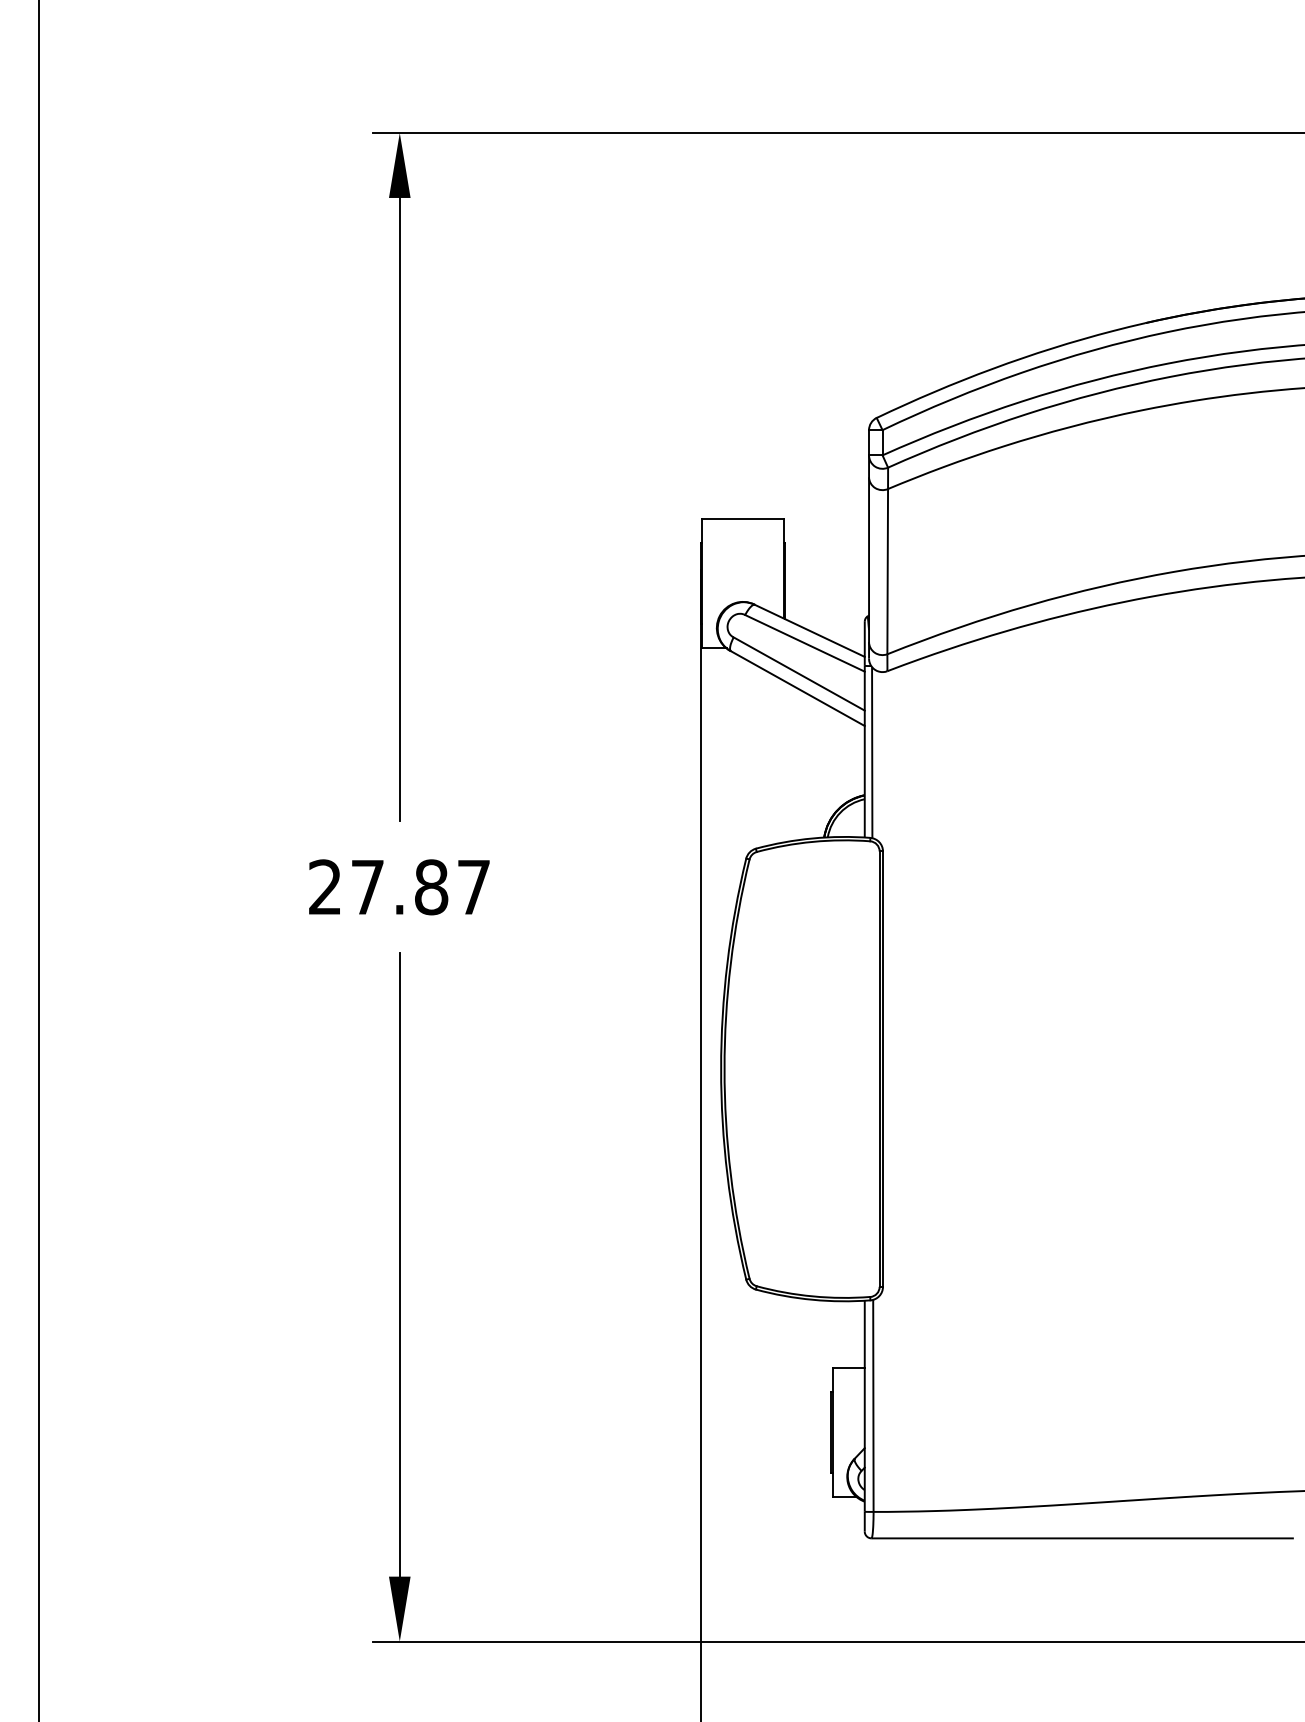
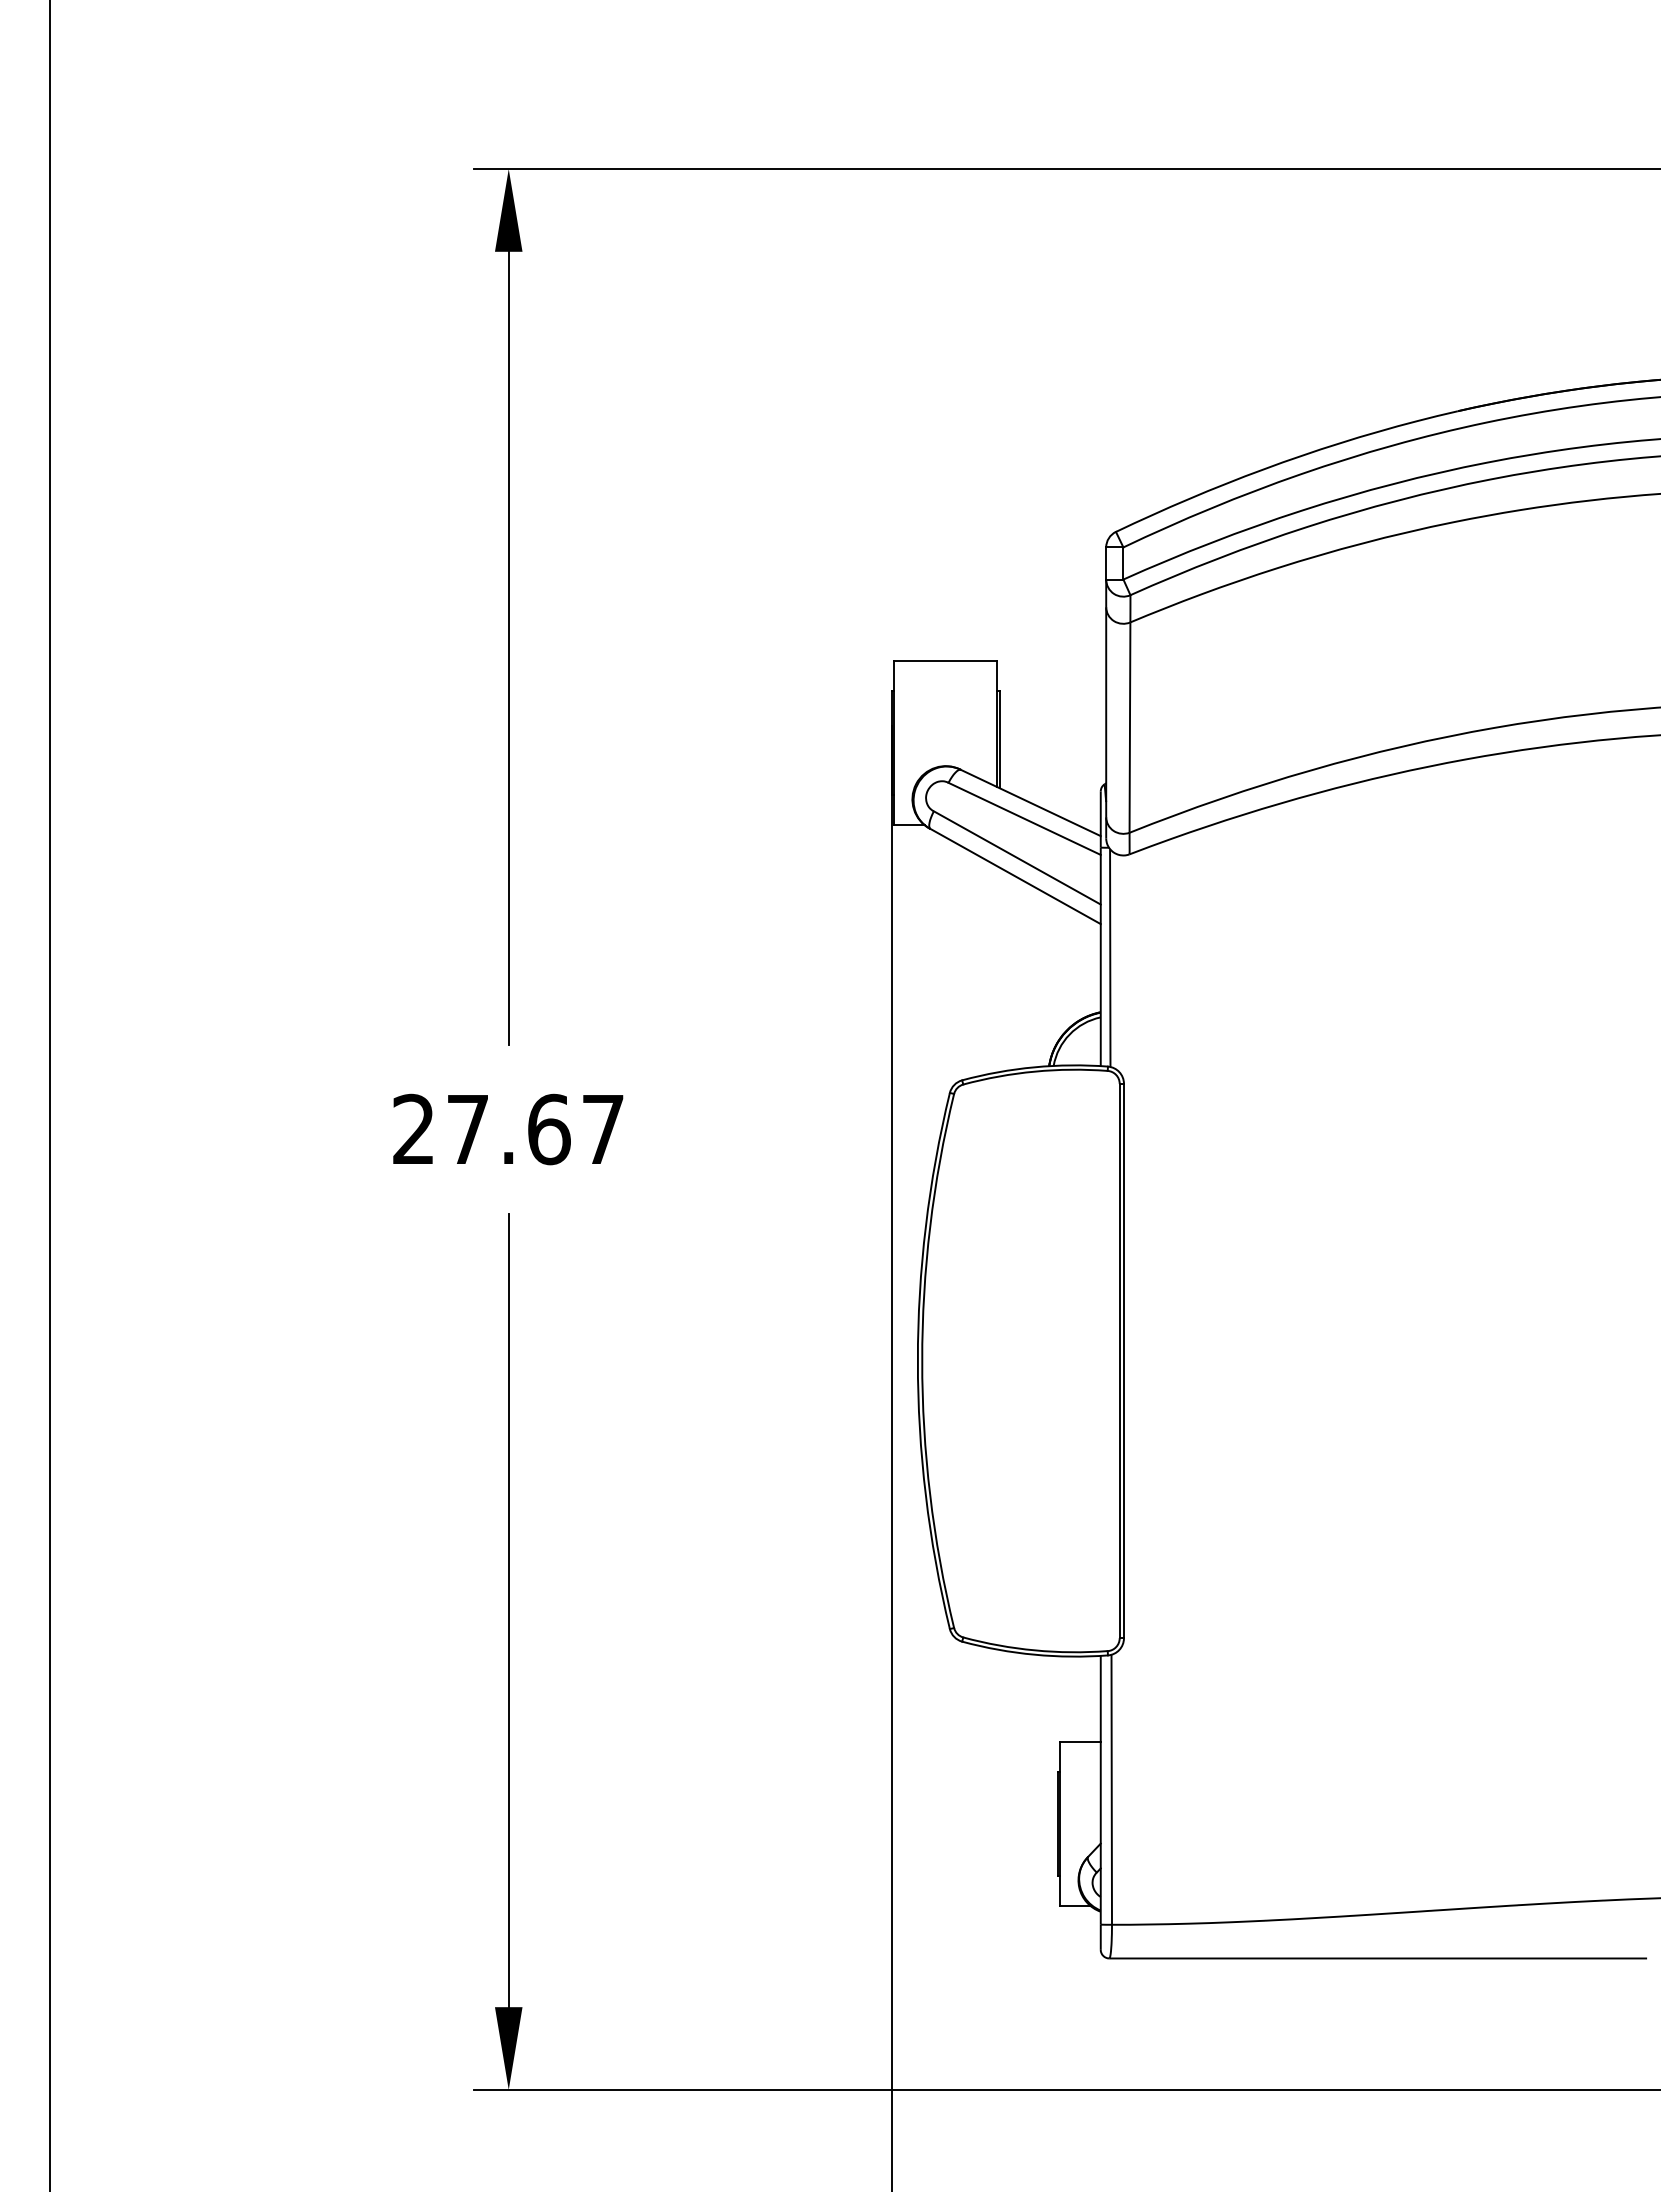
text: (431, 887) -> (549, 1129), 27.87 -> 27.67

